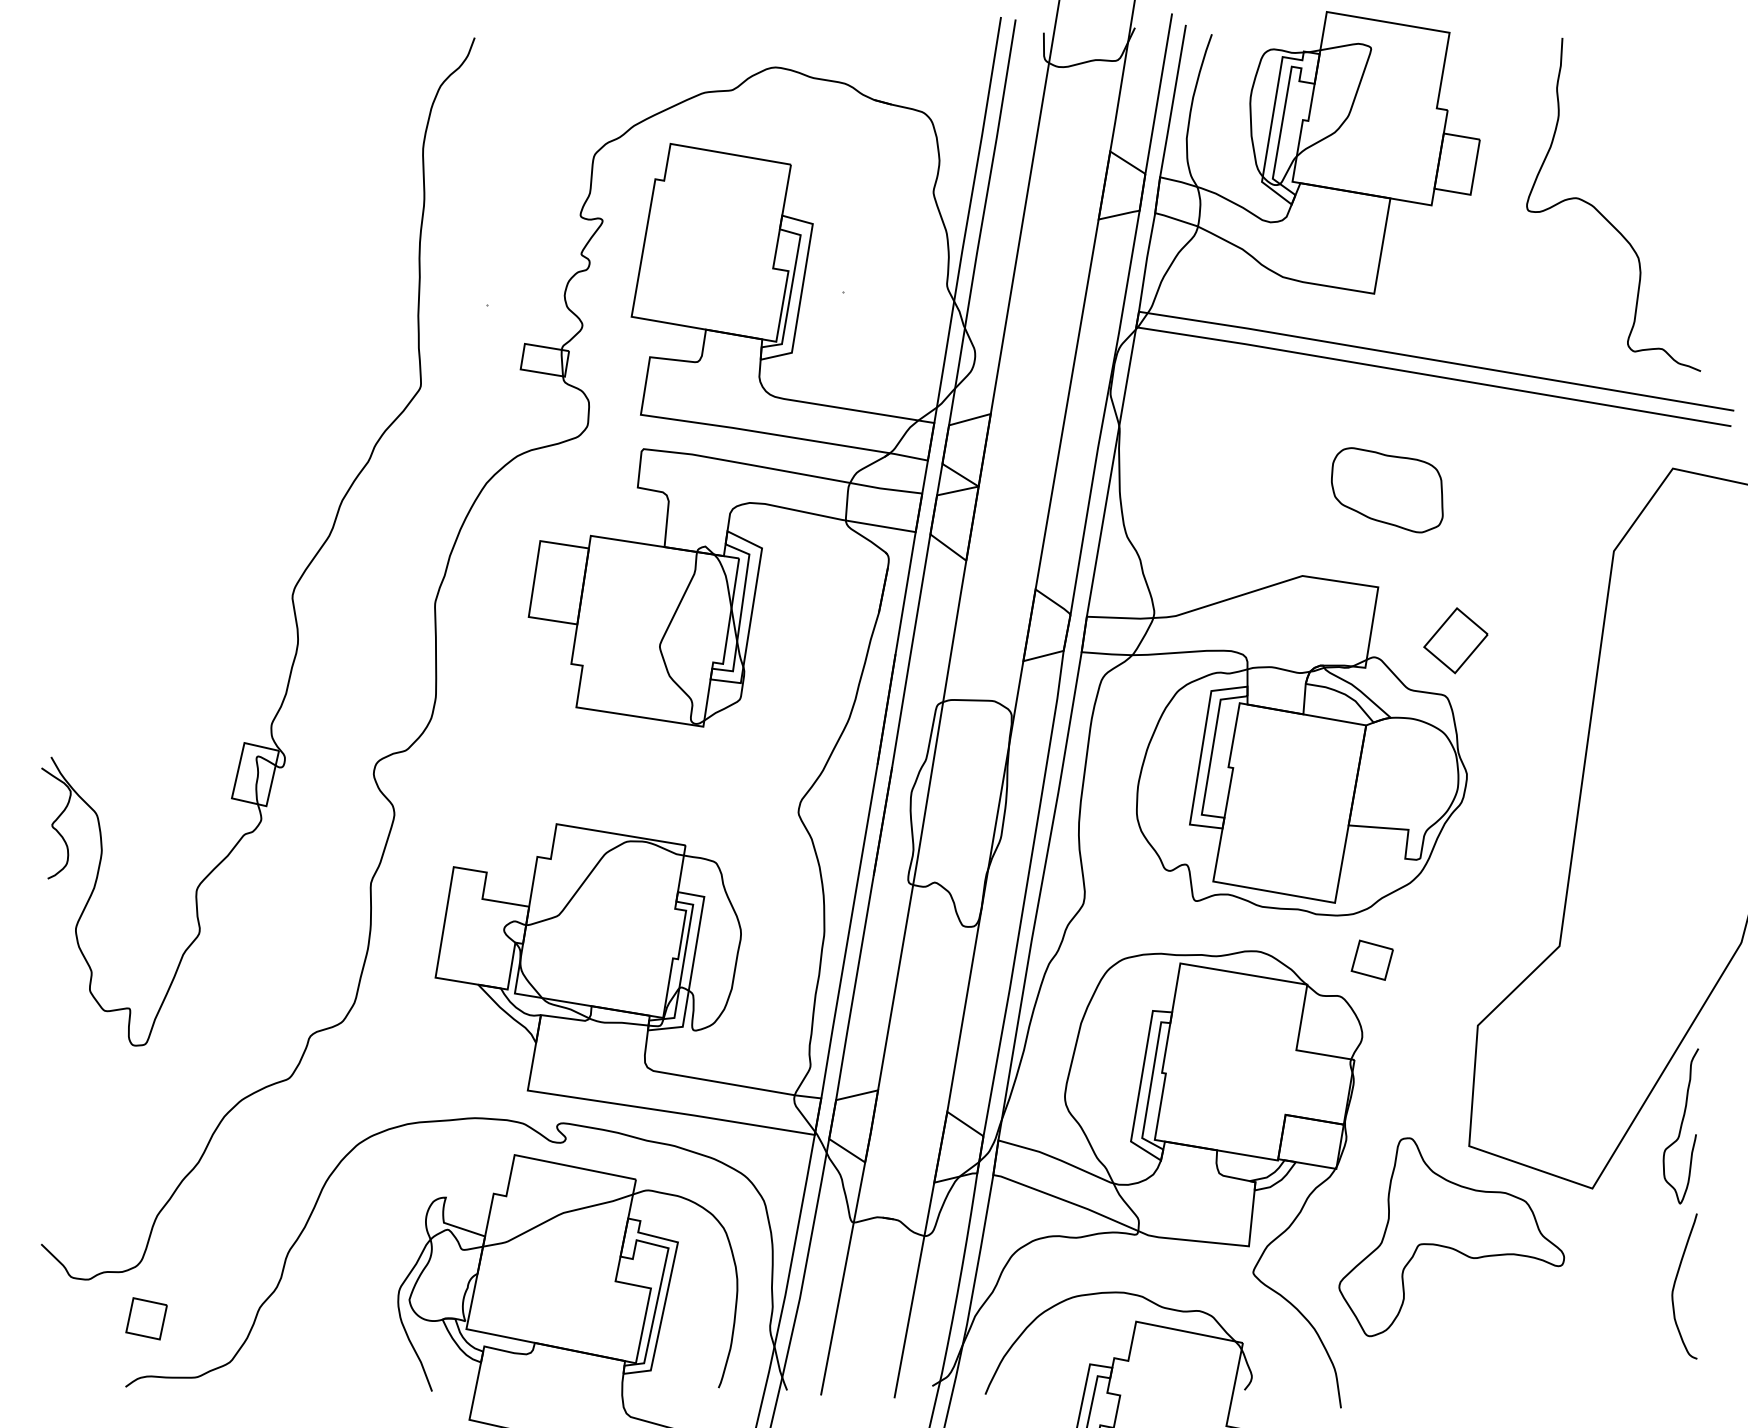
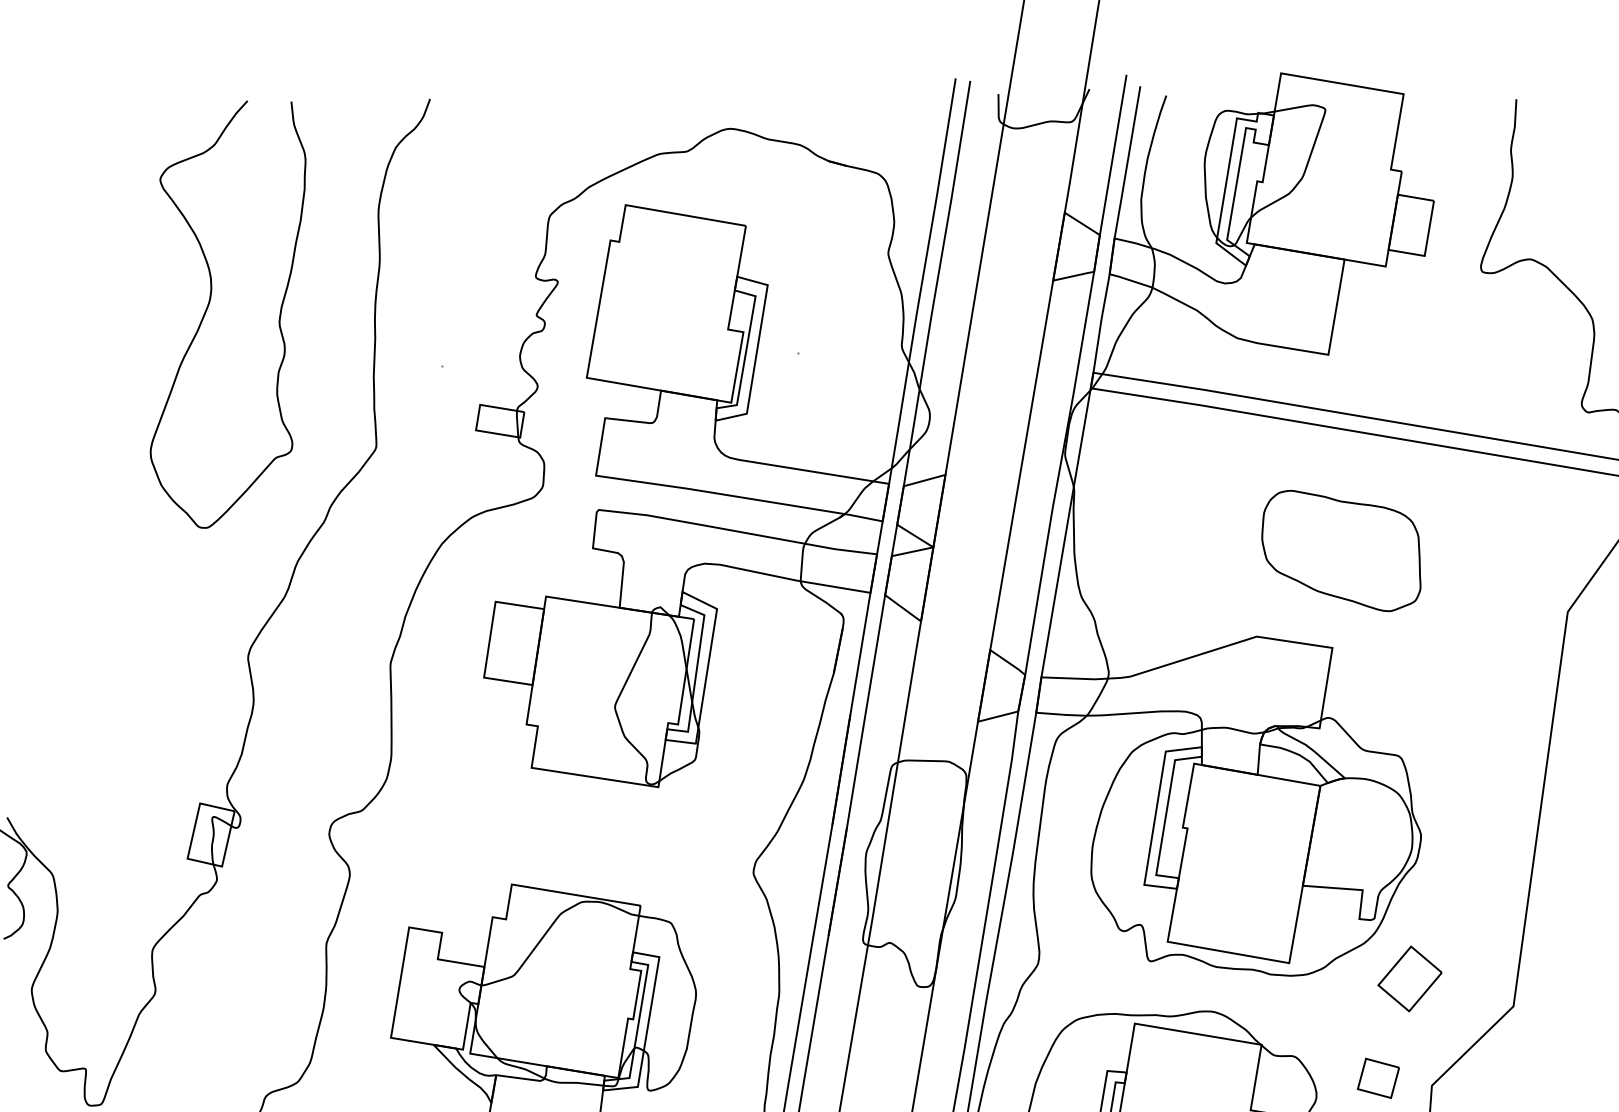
curve: (253, 245) -> (209, 306), added
part: (1387, 490) -> (1341, 551), size x1.43
part: (1455, 640) -> (1409, 978), moved
part: (1371, 959) -> (1377, 1077), moved

